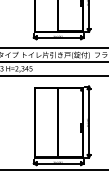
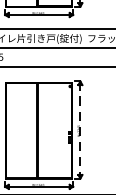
line: (89, 122) -> (81, 130), solid -> dashed

